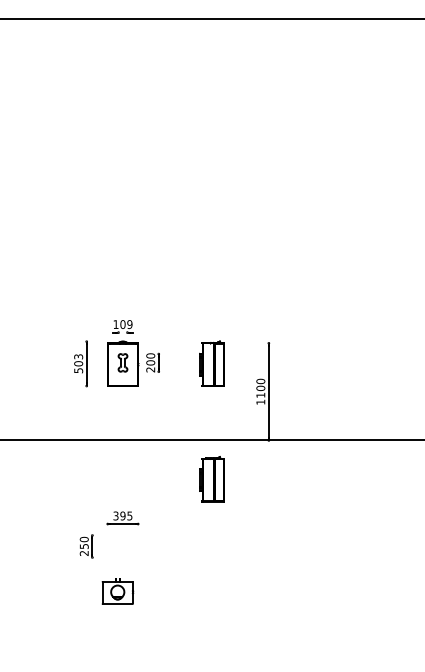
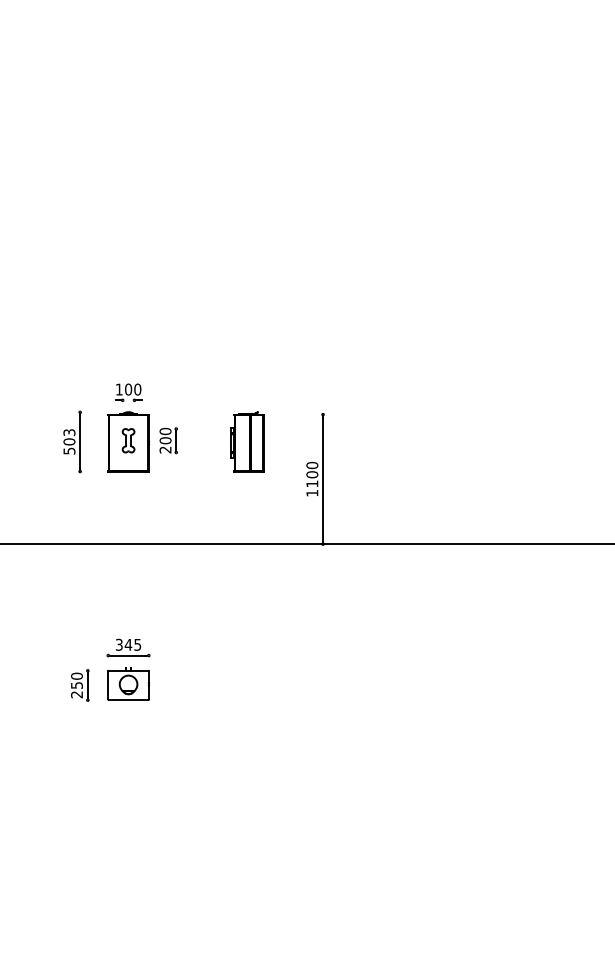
text: (129, 324) -> (137, 389), 109 -> 100
part: (212, 478) -> (247, 595), removed
text: (122, 515) -> (128, 644), 395 -> 345
part: (117, 591) -> (128, 683), moved

